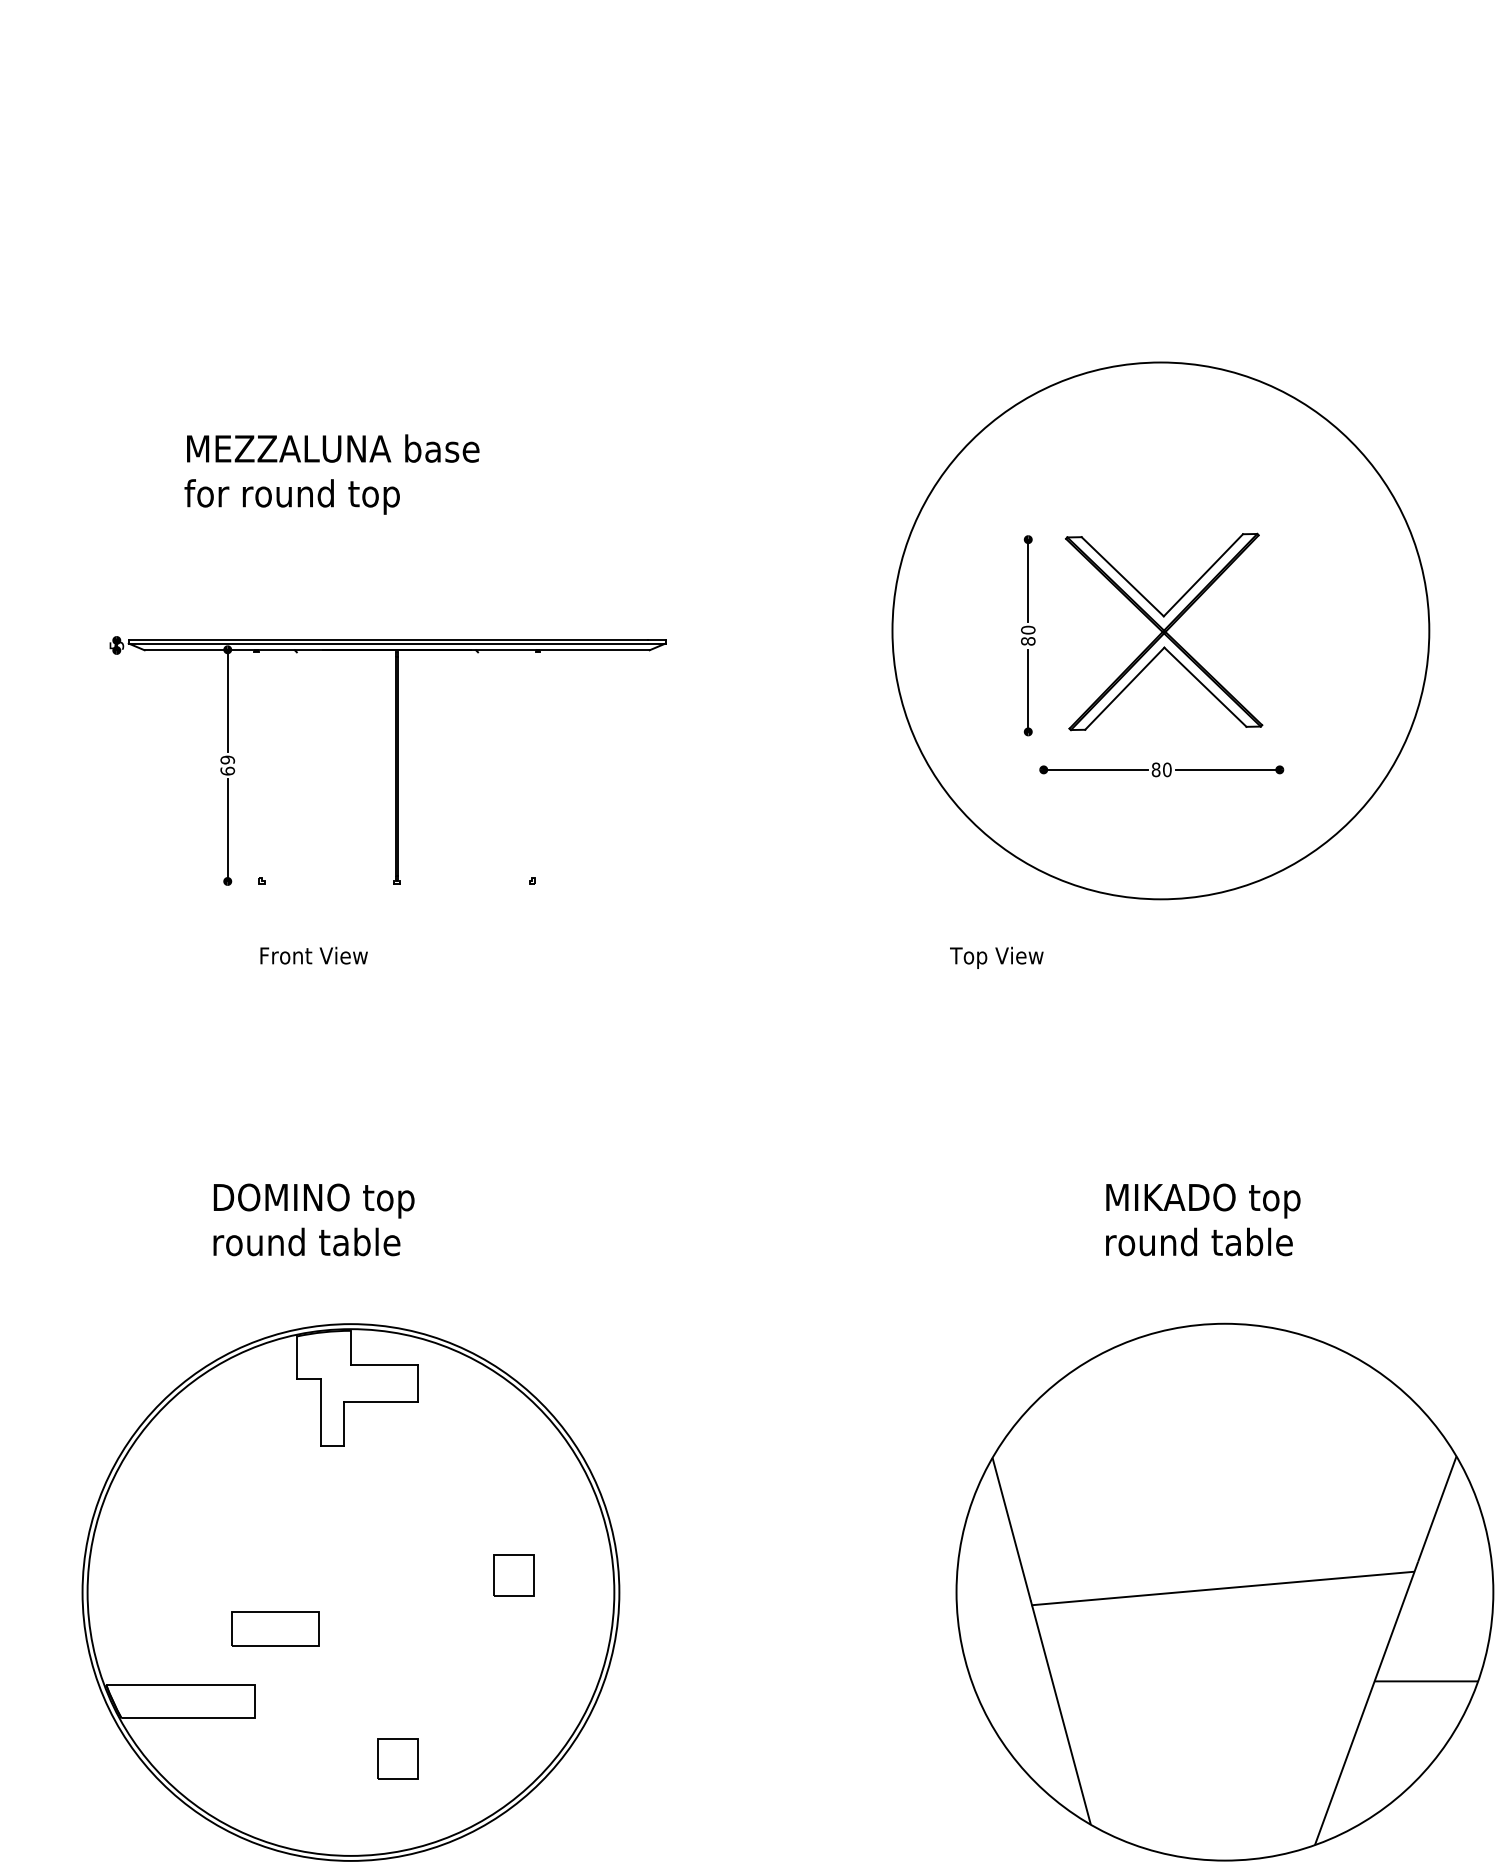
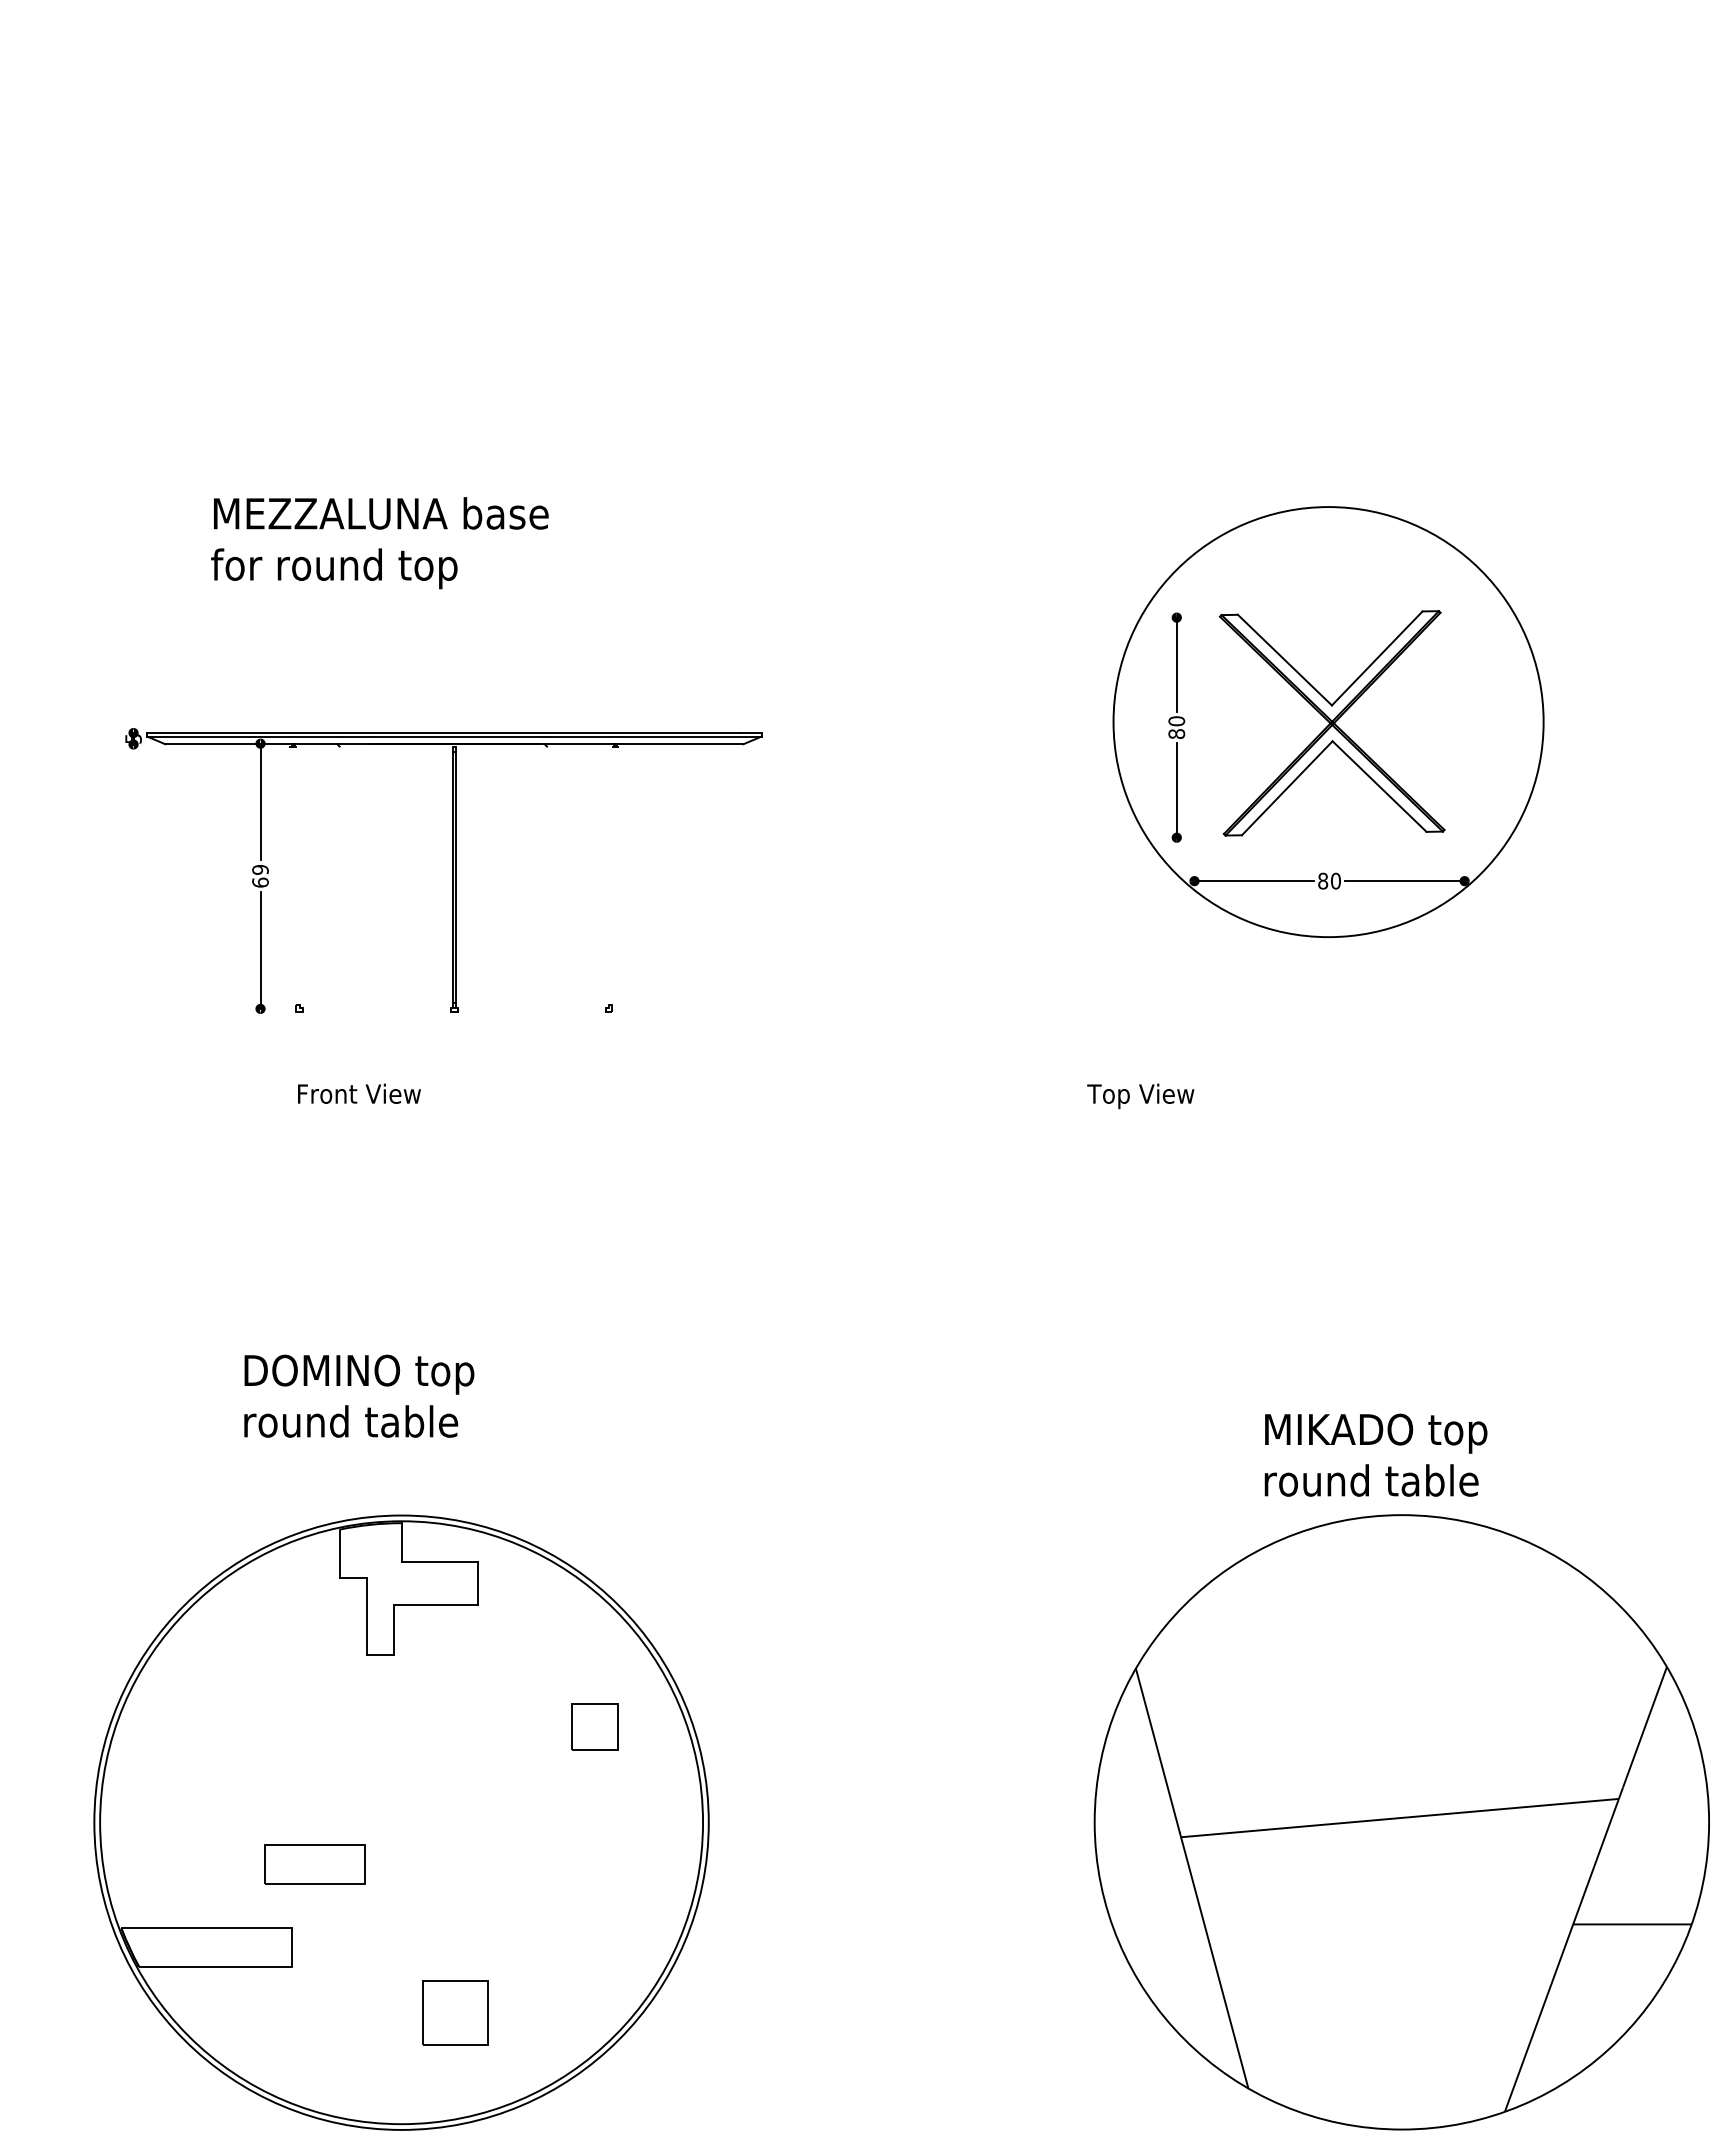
circle: (1160, 630) -> (1328, 721), size x0.7
text: (1202, 1219) -> (1375, 1454), moved
part: (513, 1574) -> (594, 1726), moved
part: (397, 1758) -> (454, 2012), size x1.4

